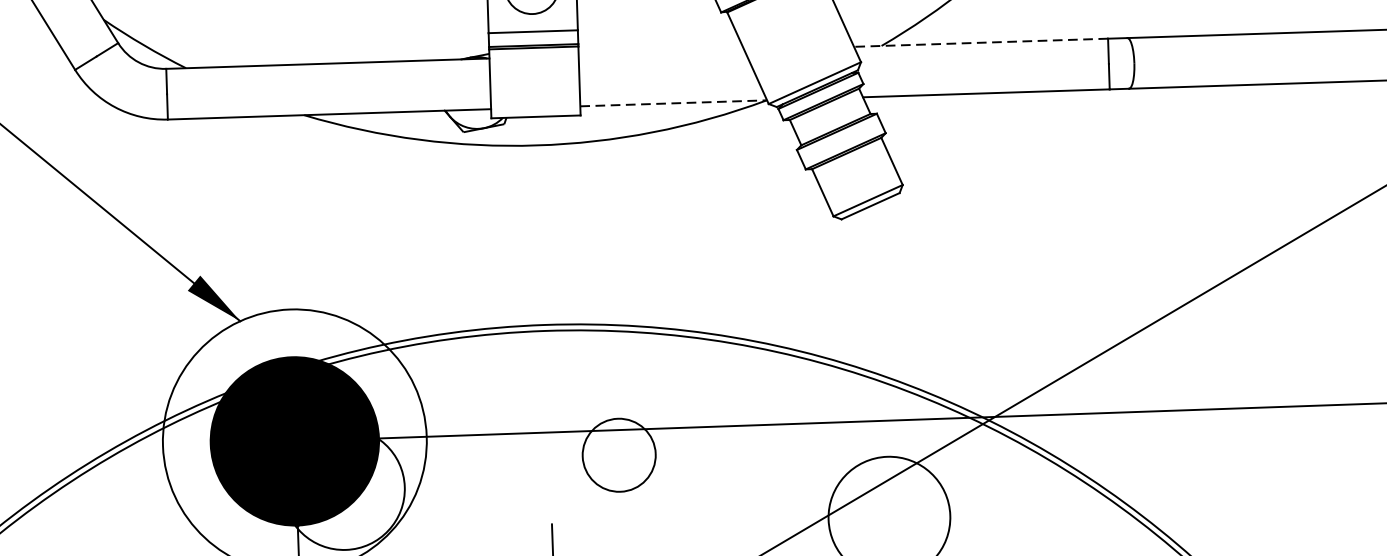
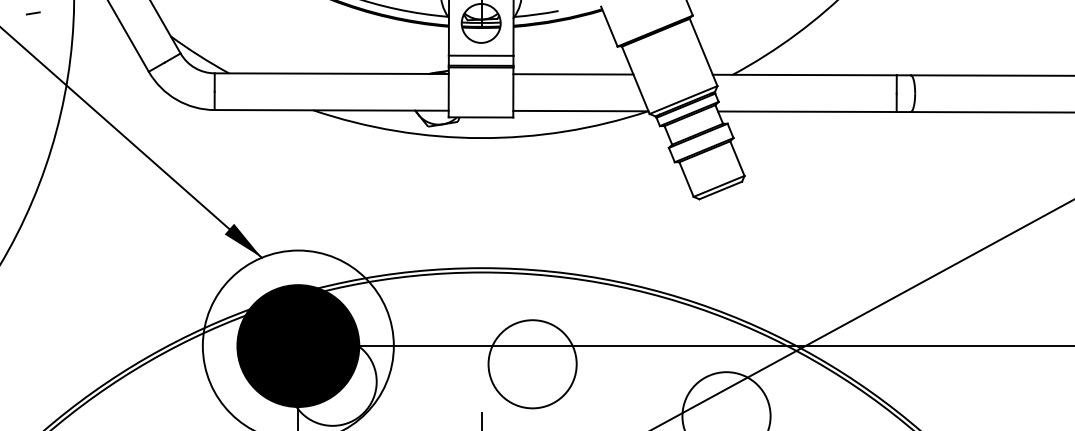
line: (980, 43) -> (804, 75), dashed -> solid
line: (661, 53) -> (573, 74), added
line: (673, 103) -> (580, 111), dashed -> solid
circle: (619, 455) -> (532, 364), size x1.67

